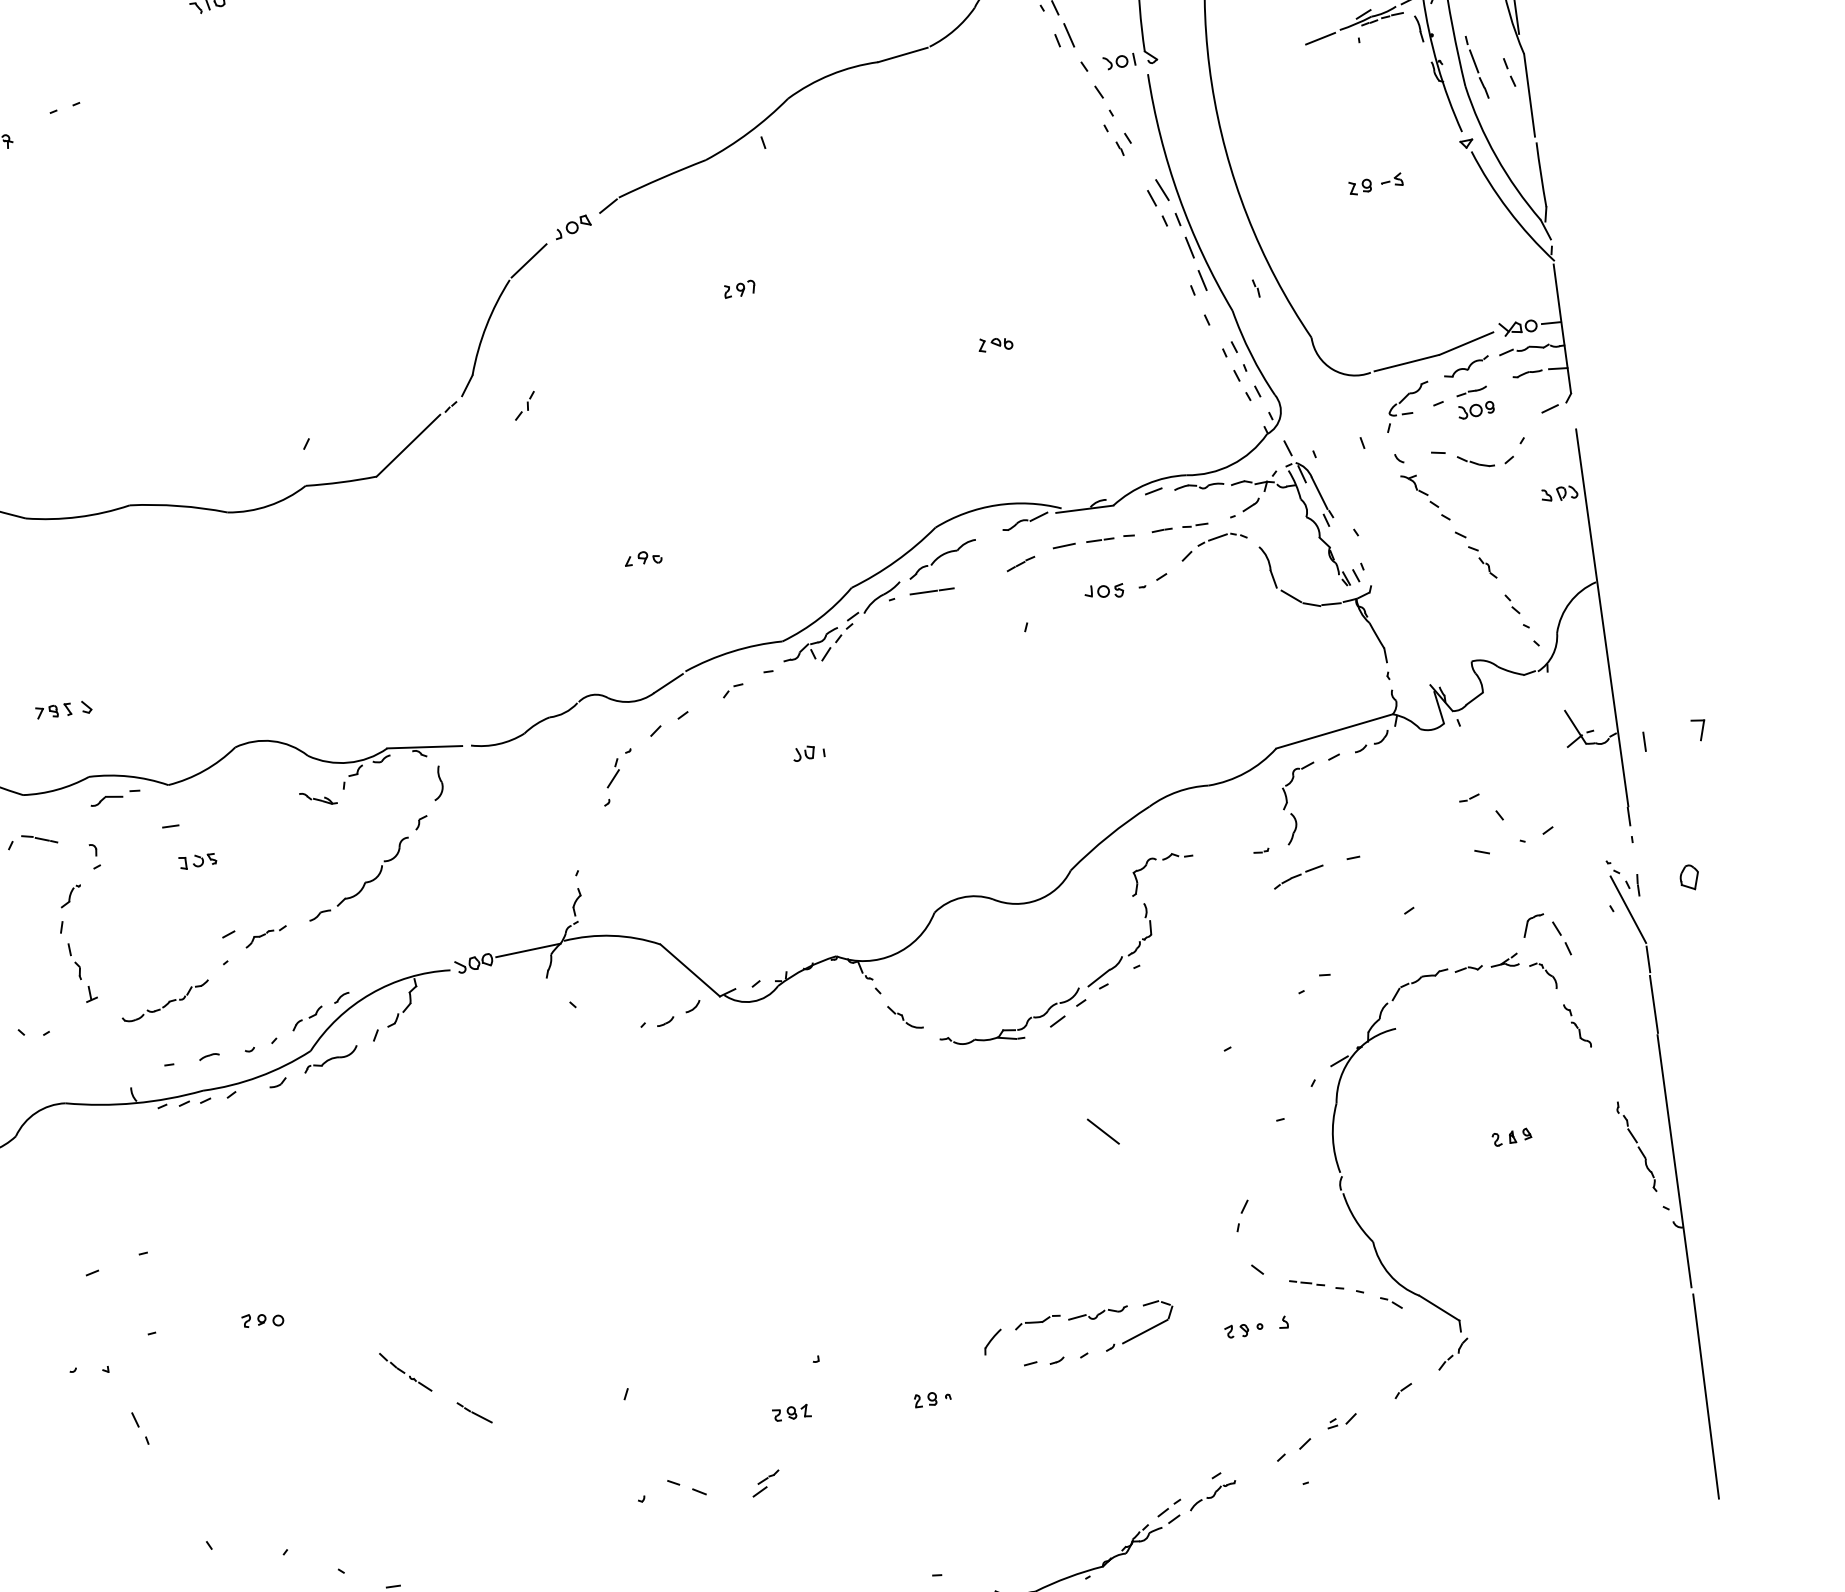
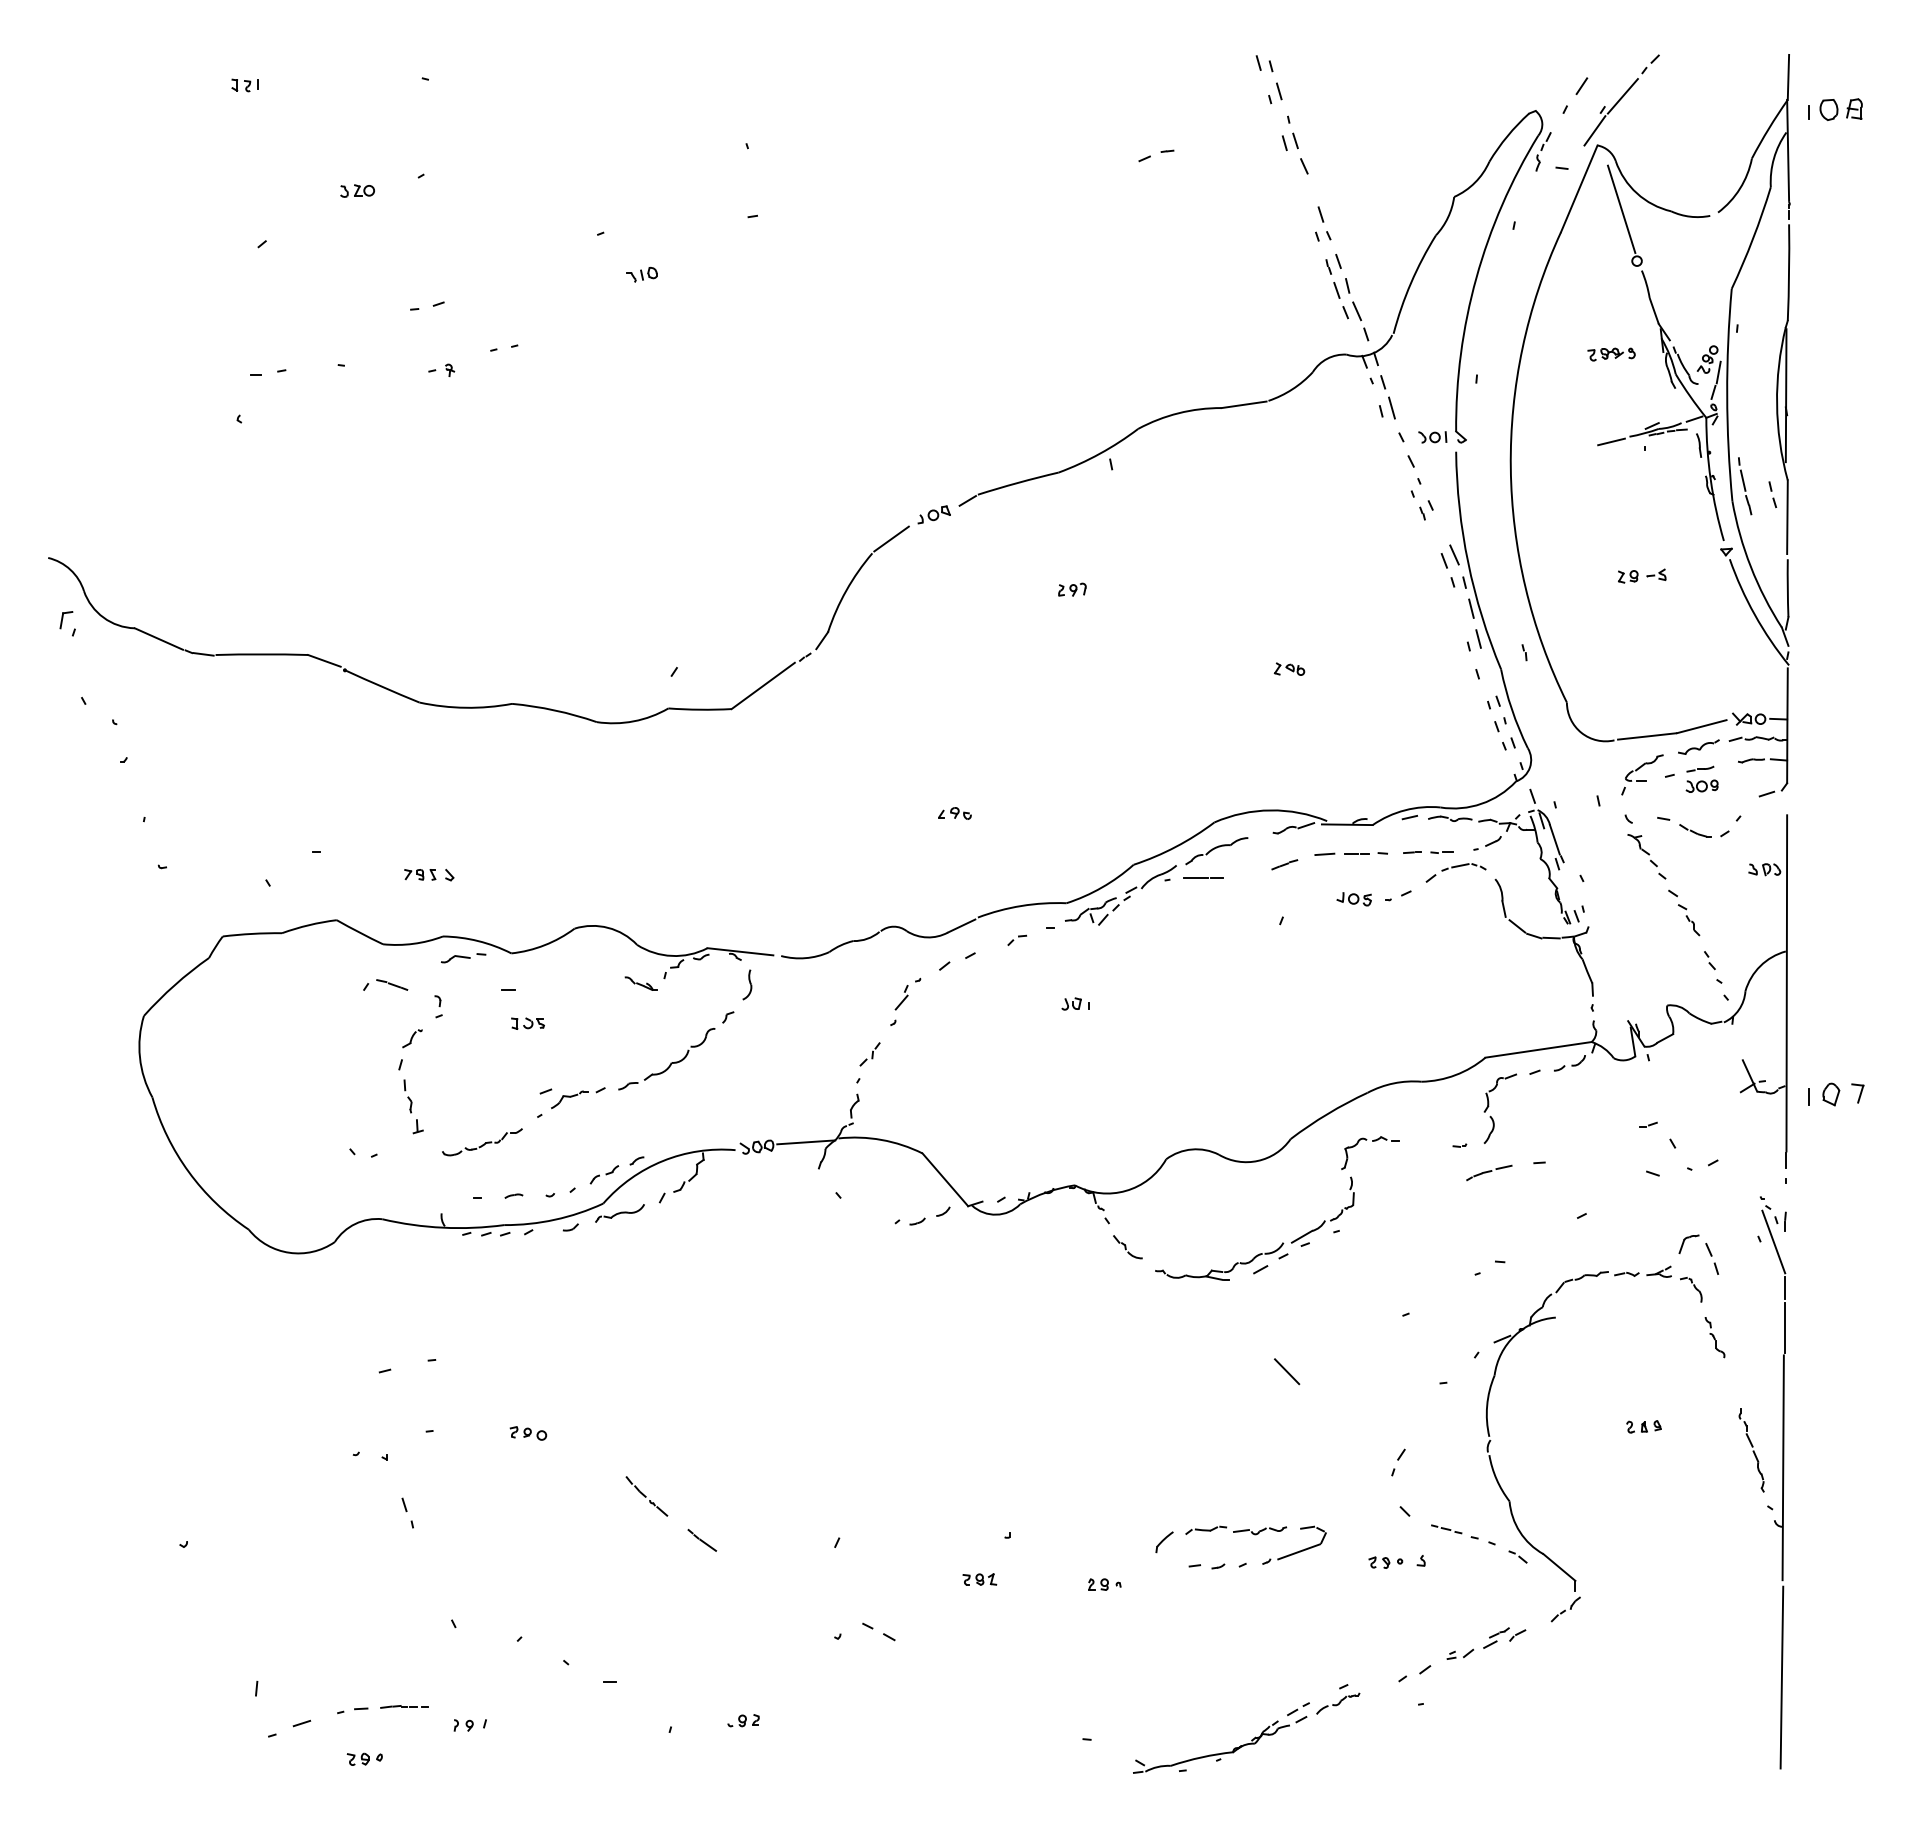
part: (524, 406) -> (869, 1054), moved
part: (1689, 877) -> (1831, 1094), moved
part: (266, 937) -> (578, 1098), size x1.43
part: (765, 1482) -> (1496, 1637), moved

